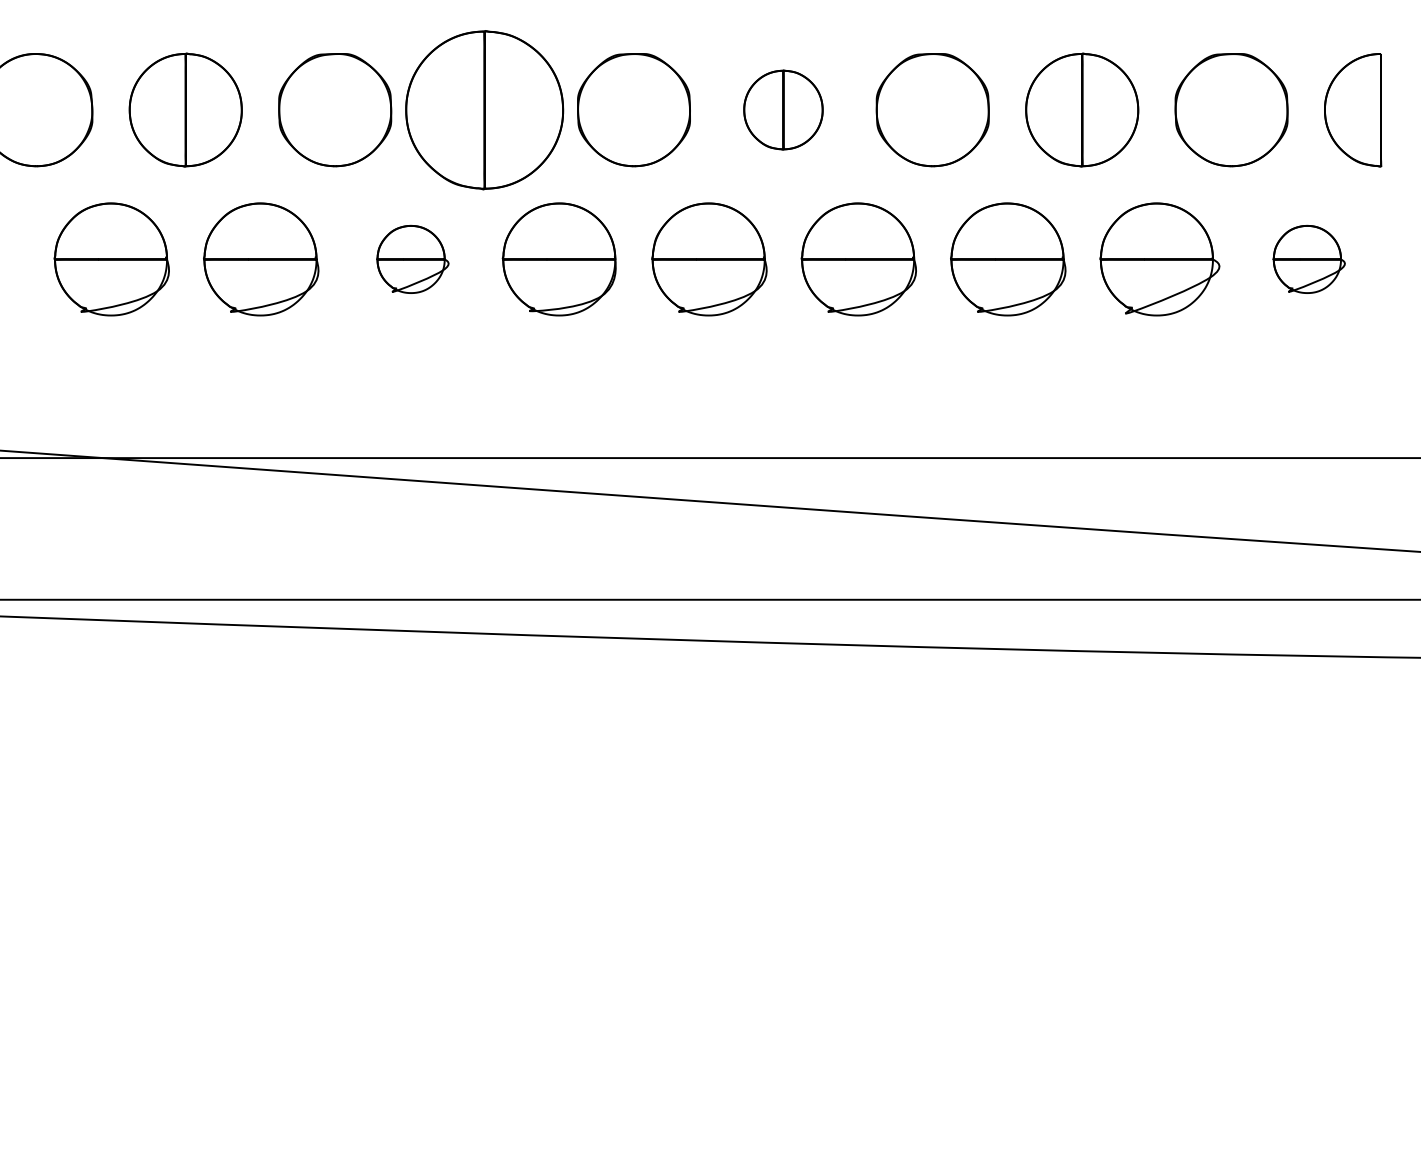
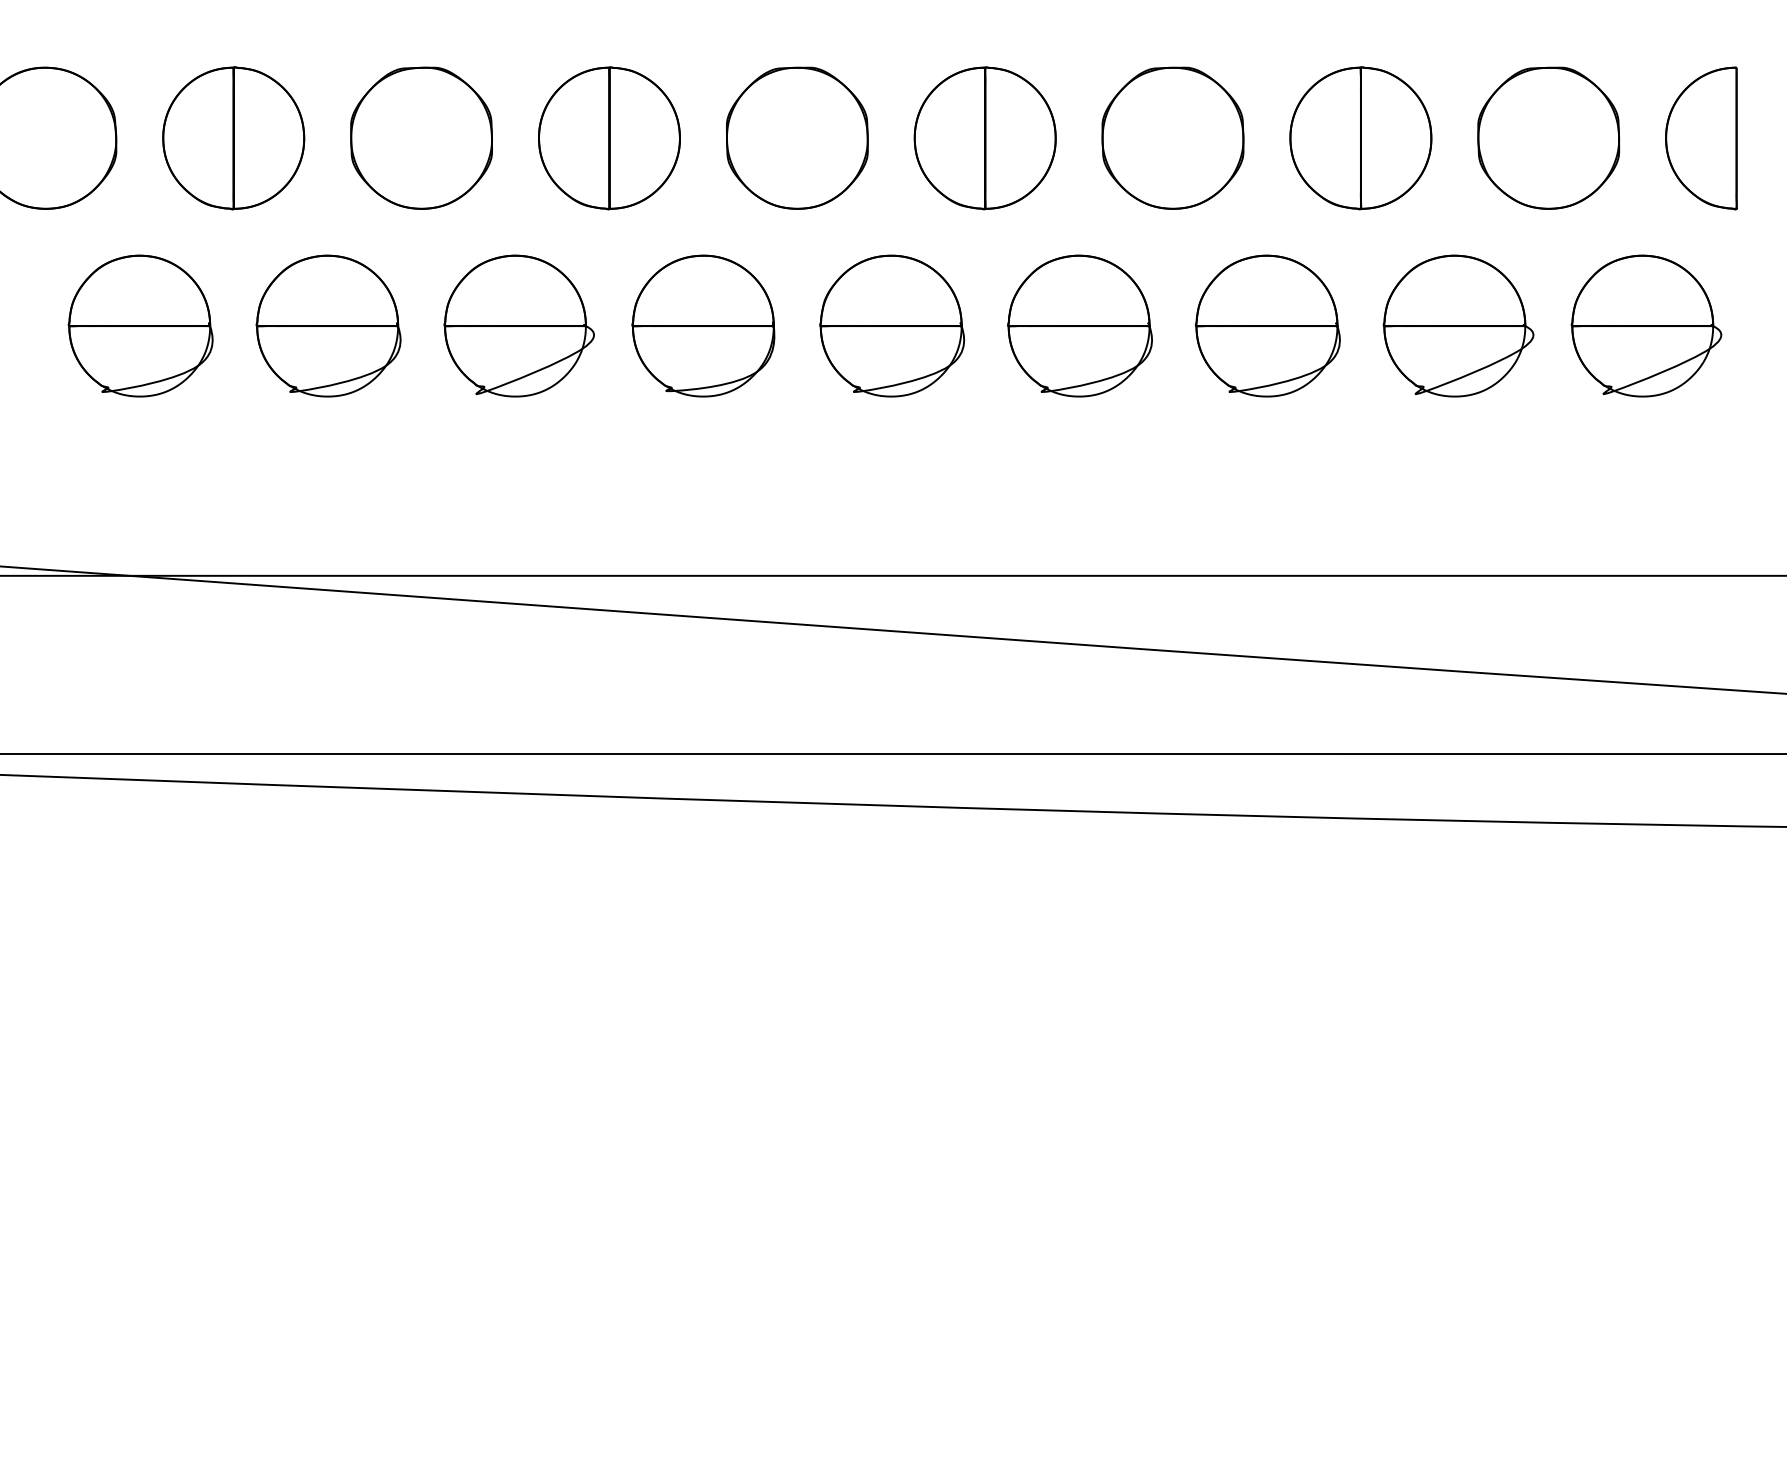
part: (484, 109) -> (609, 137), size x0.71
part: (783, 109) -> (985, 137), size x1.43
part: (412, 259) -> (518, 326), size x1.67
part: (1308, 259) -> (1645, 326), size x1.67

